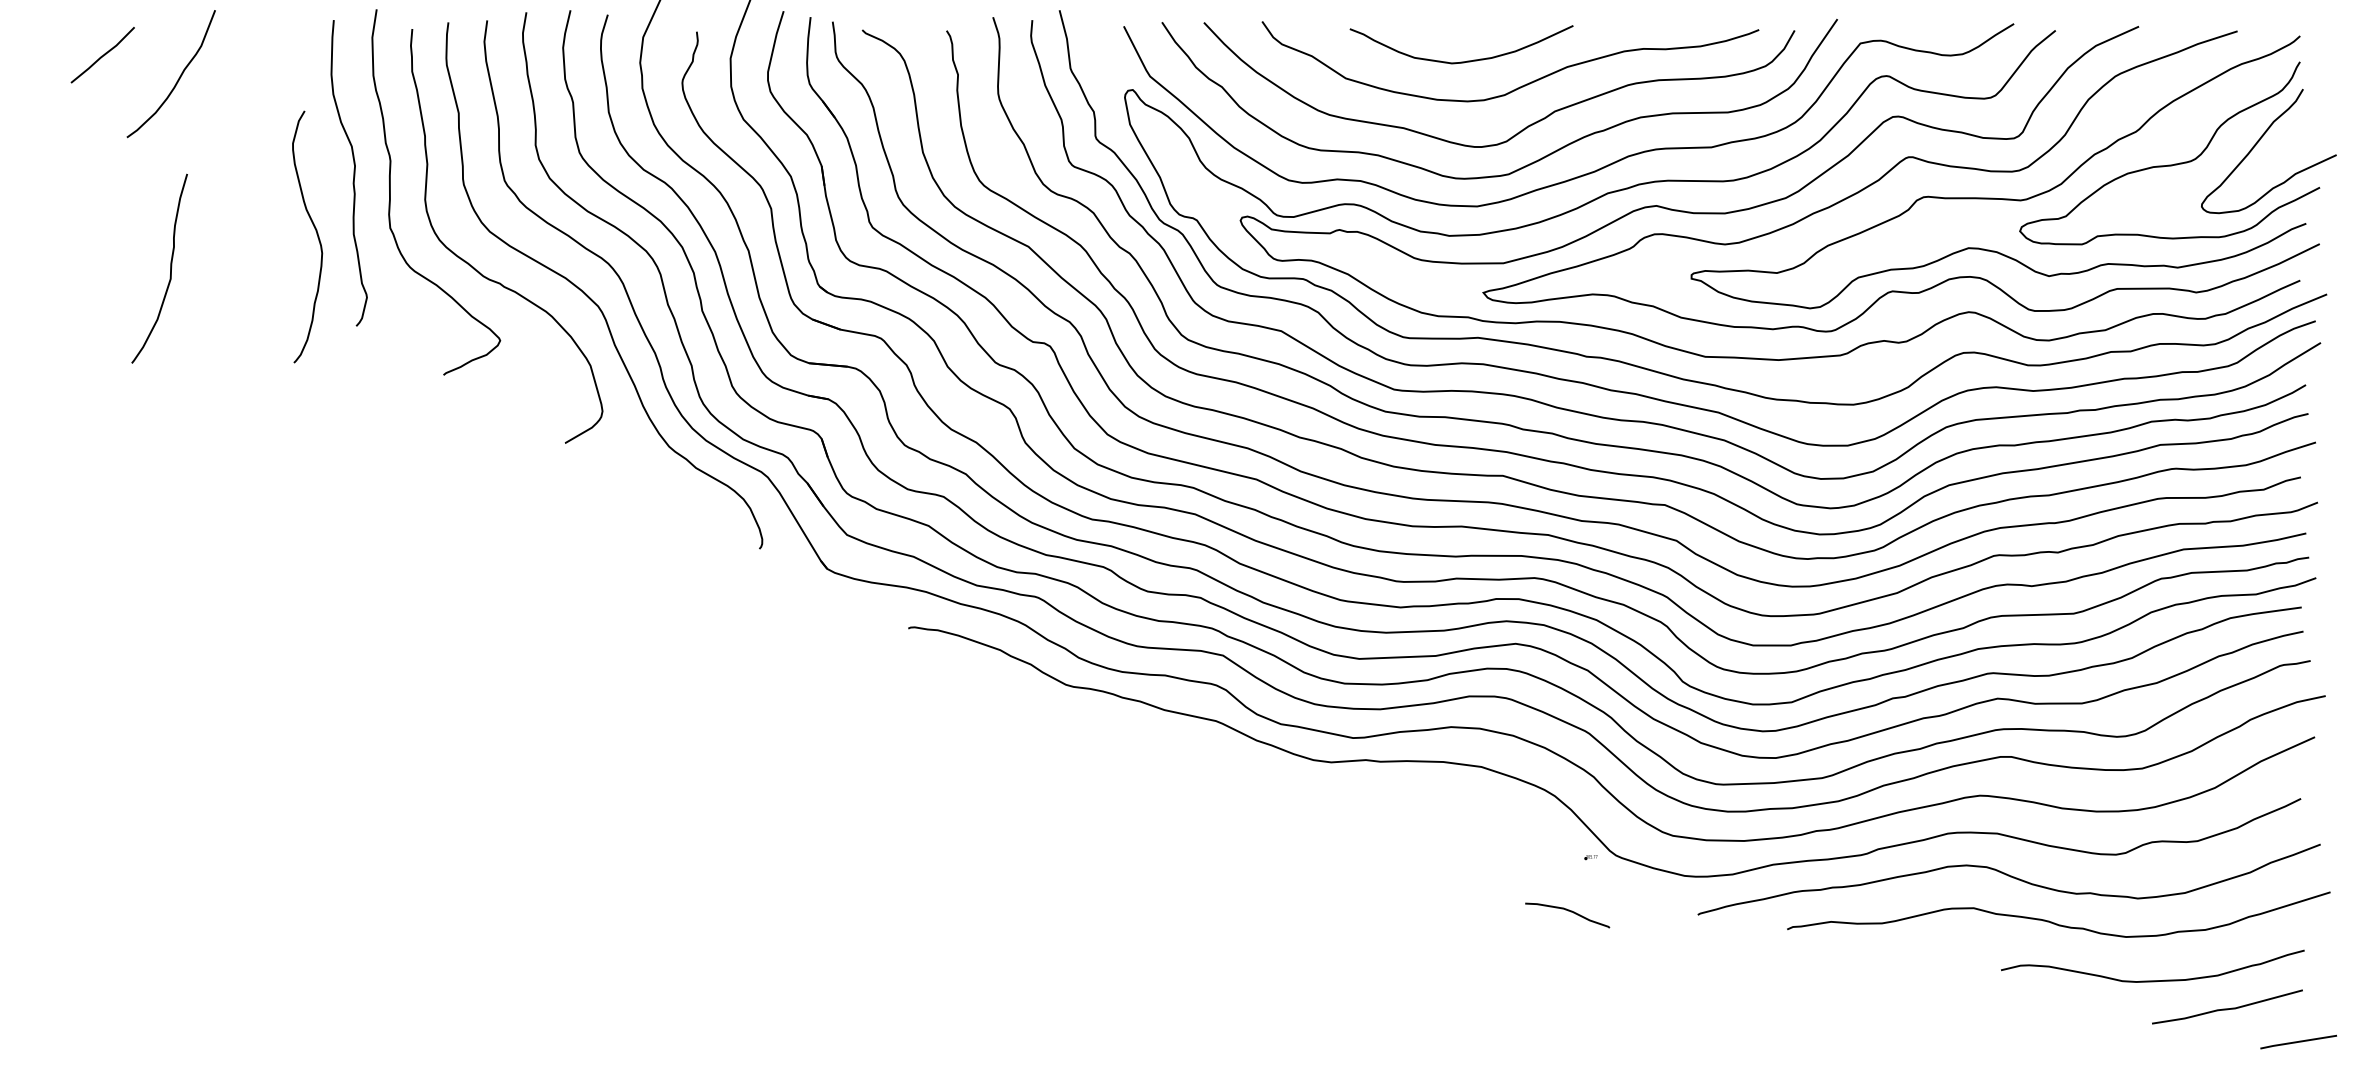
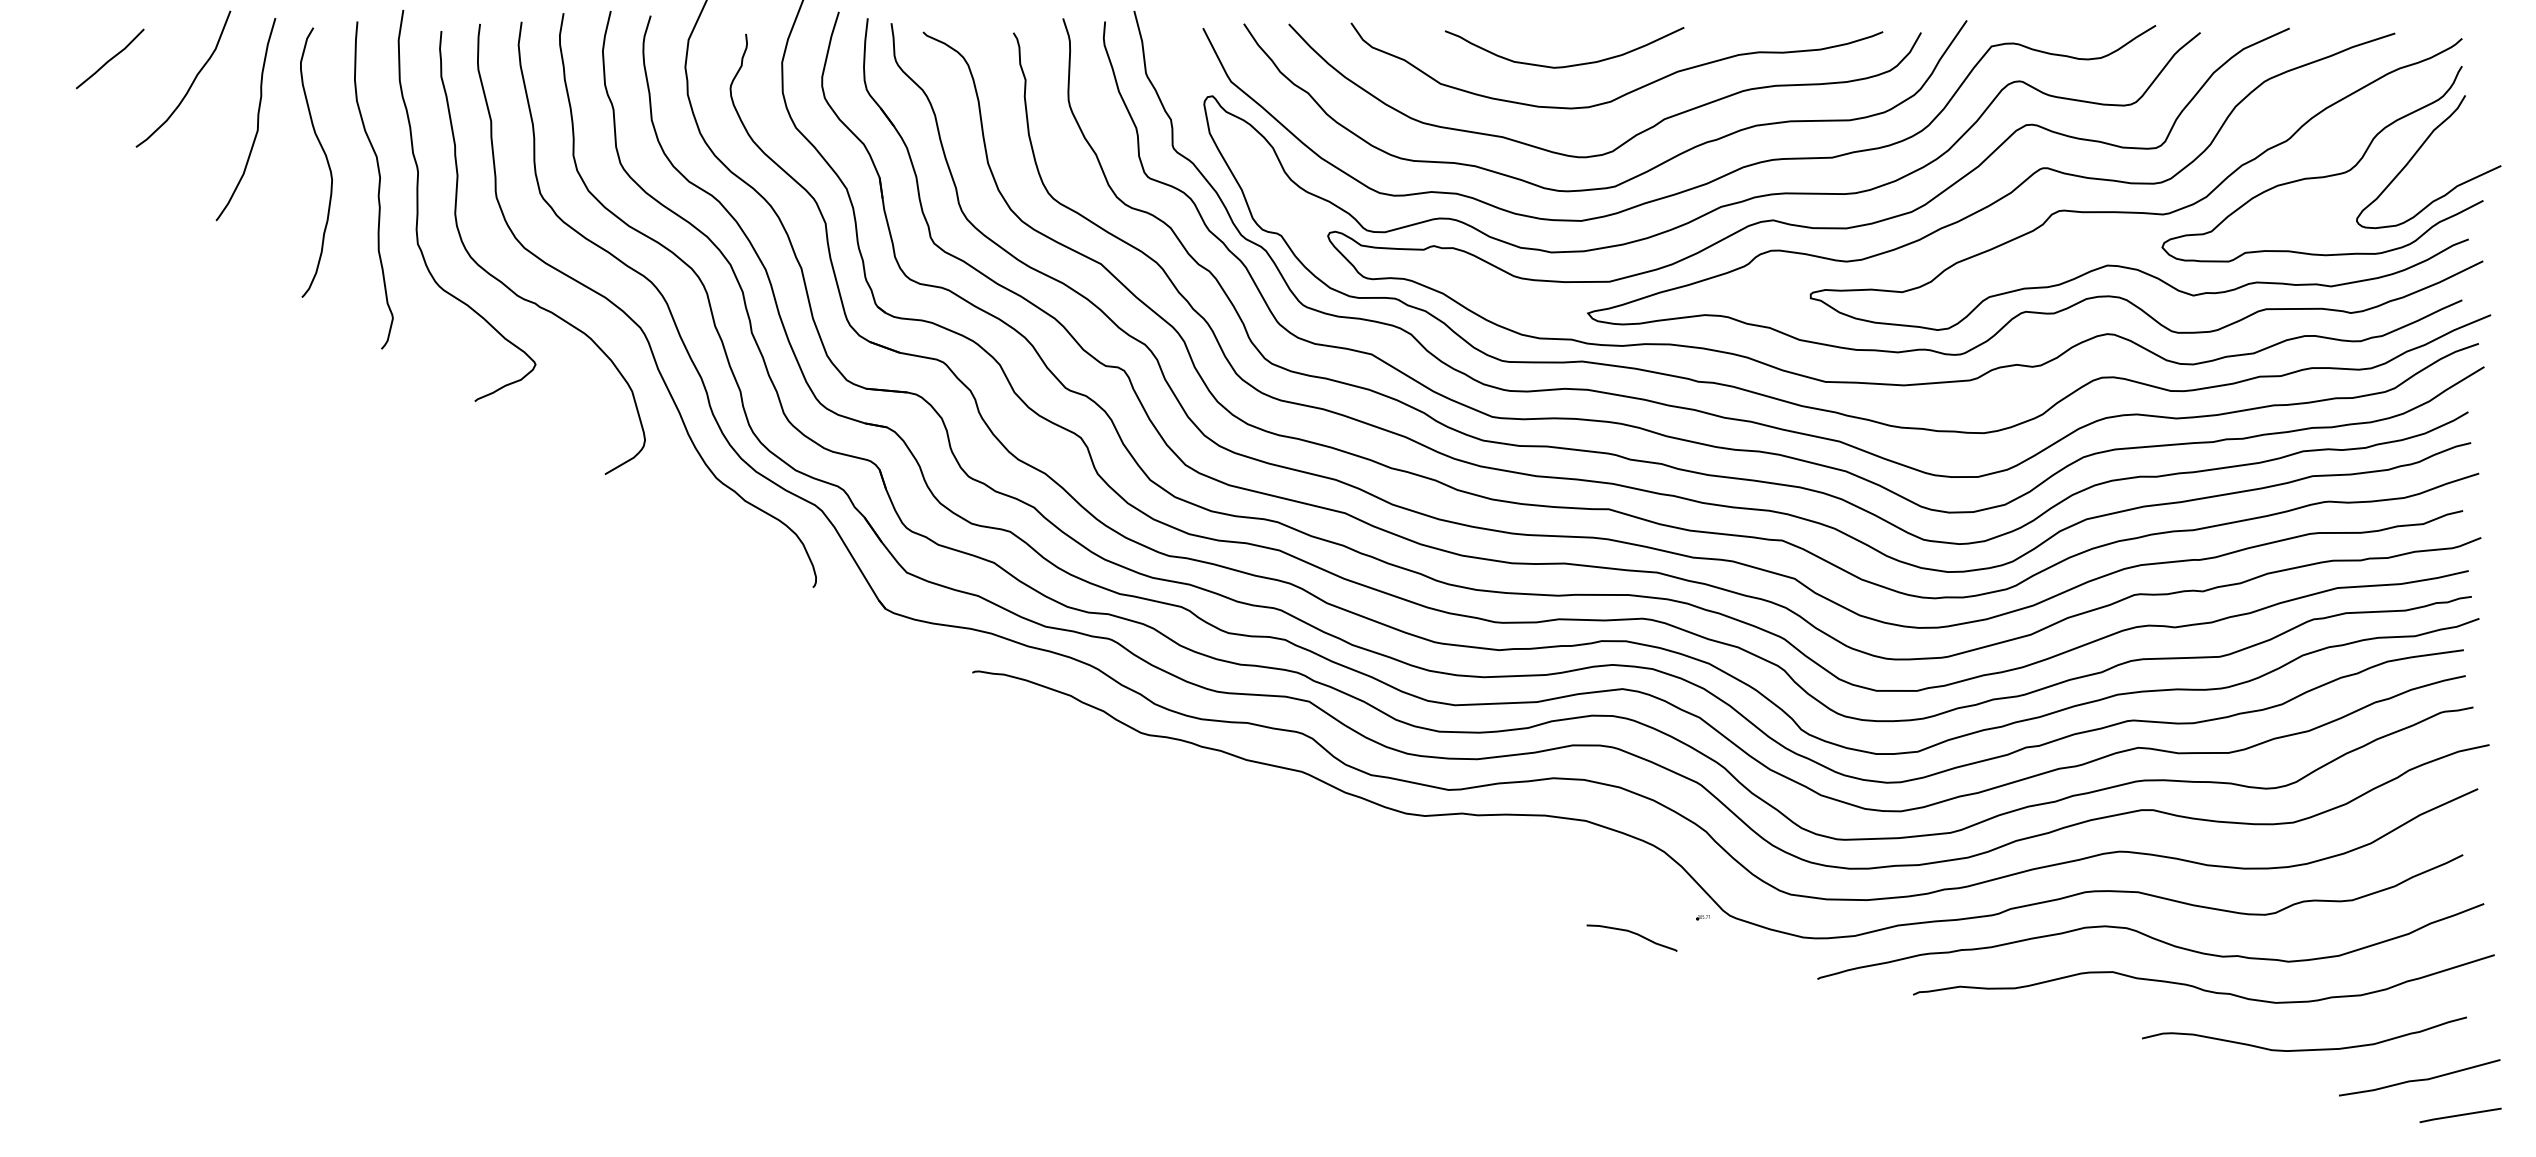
curve: (316, 234) -> (326, 159), moved
curve: (170, 268) -> (257, 119), moved
curve: (1568, 911) -> (1633, 933), moved
line: (2227, 1008) -> (2419, 1079), moved

